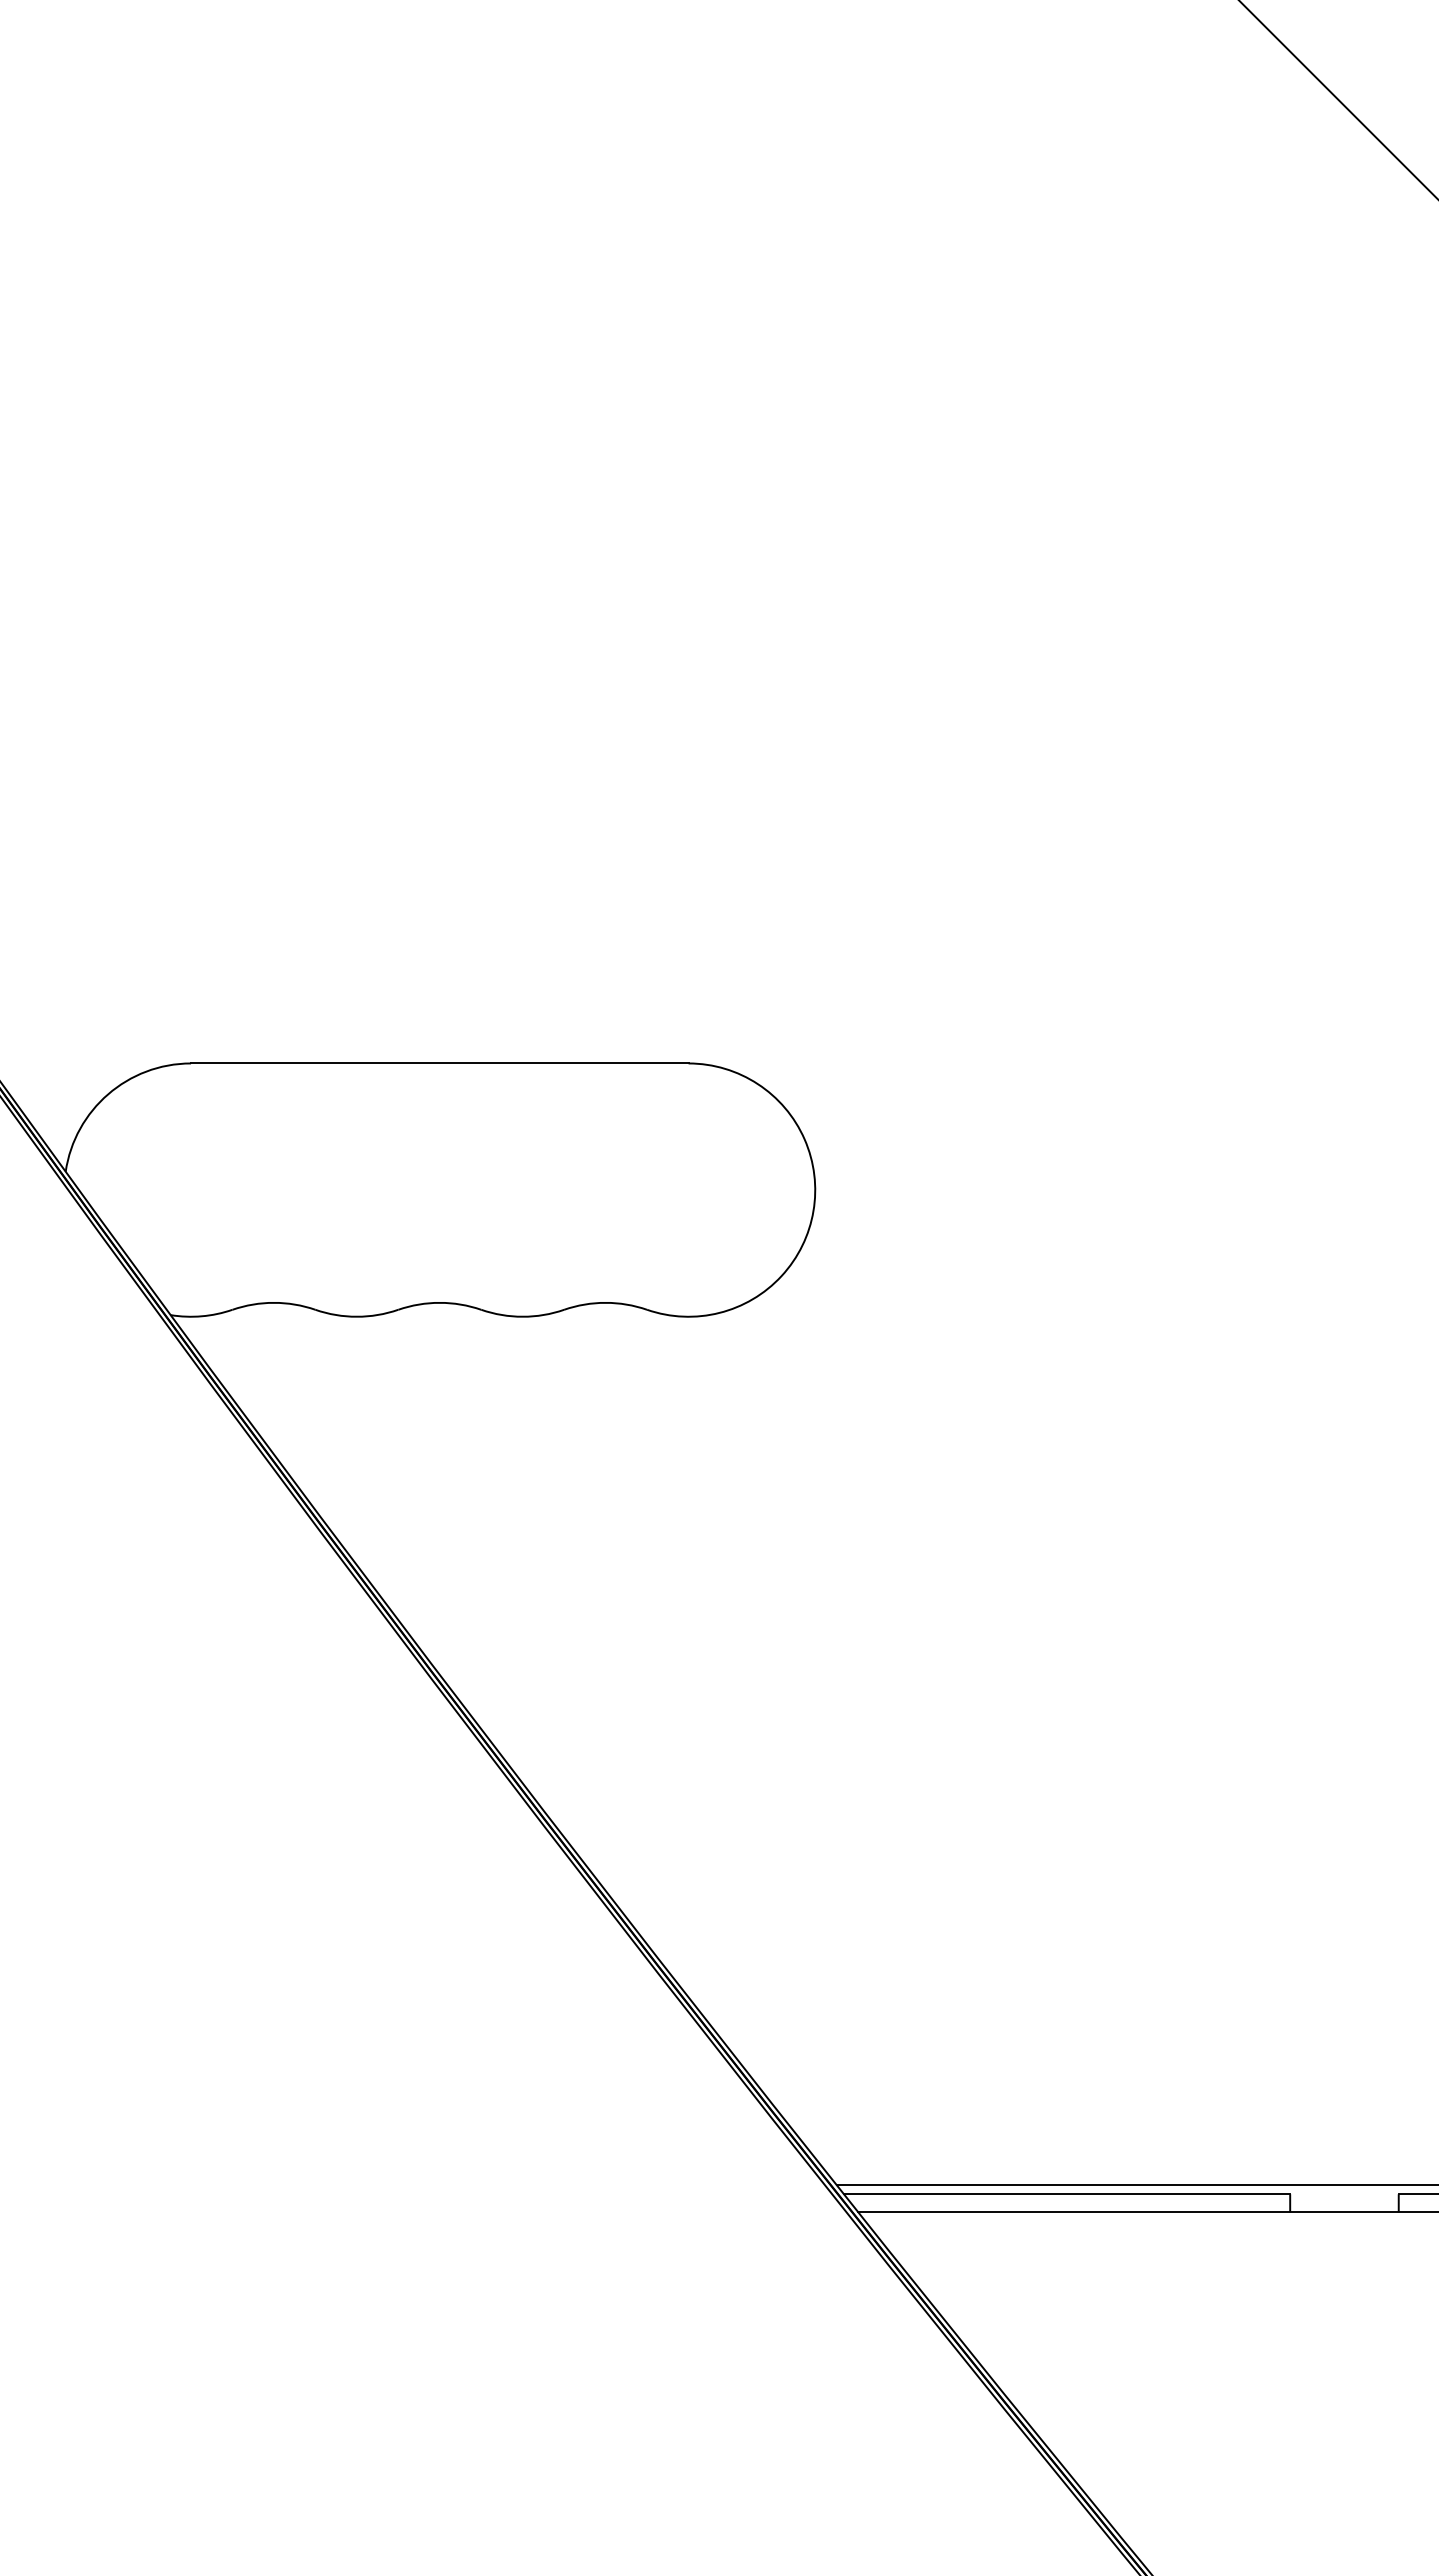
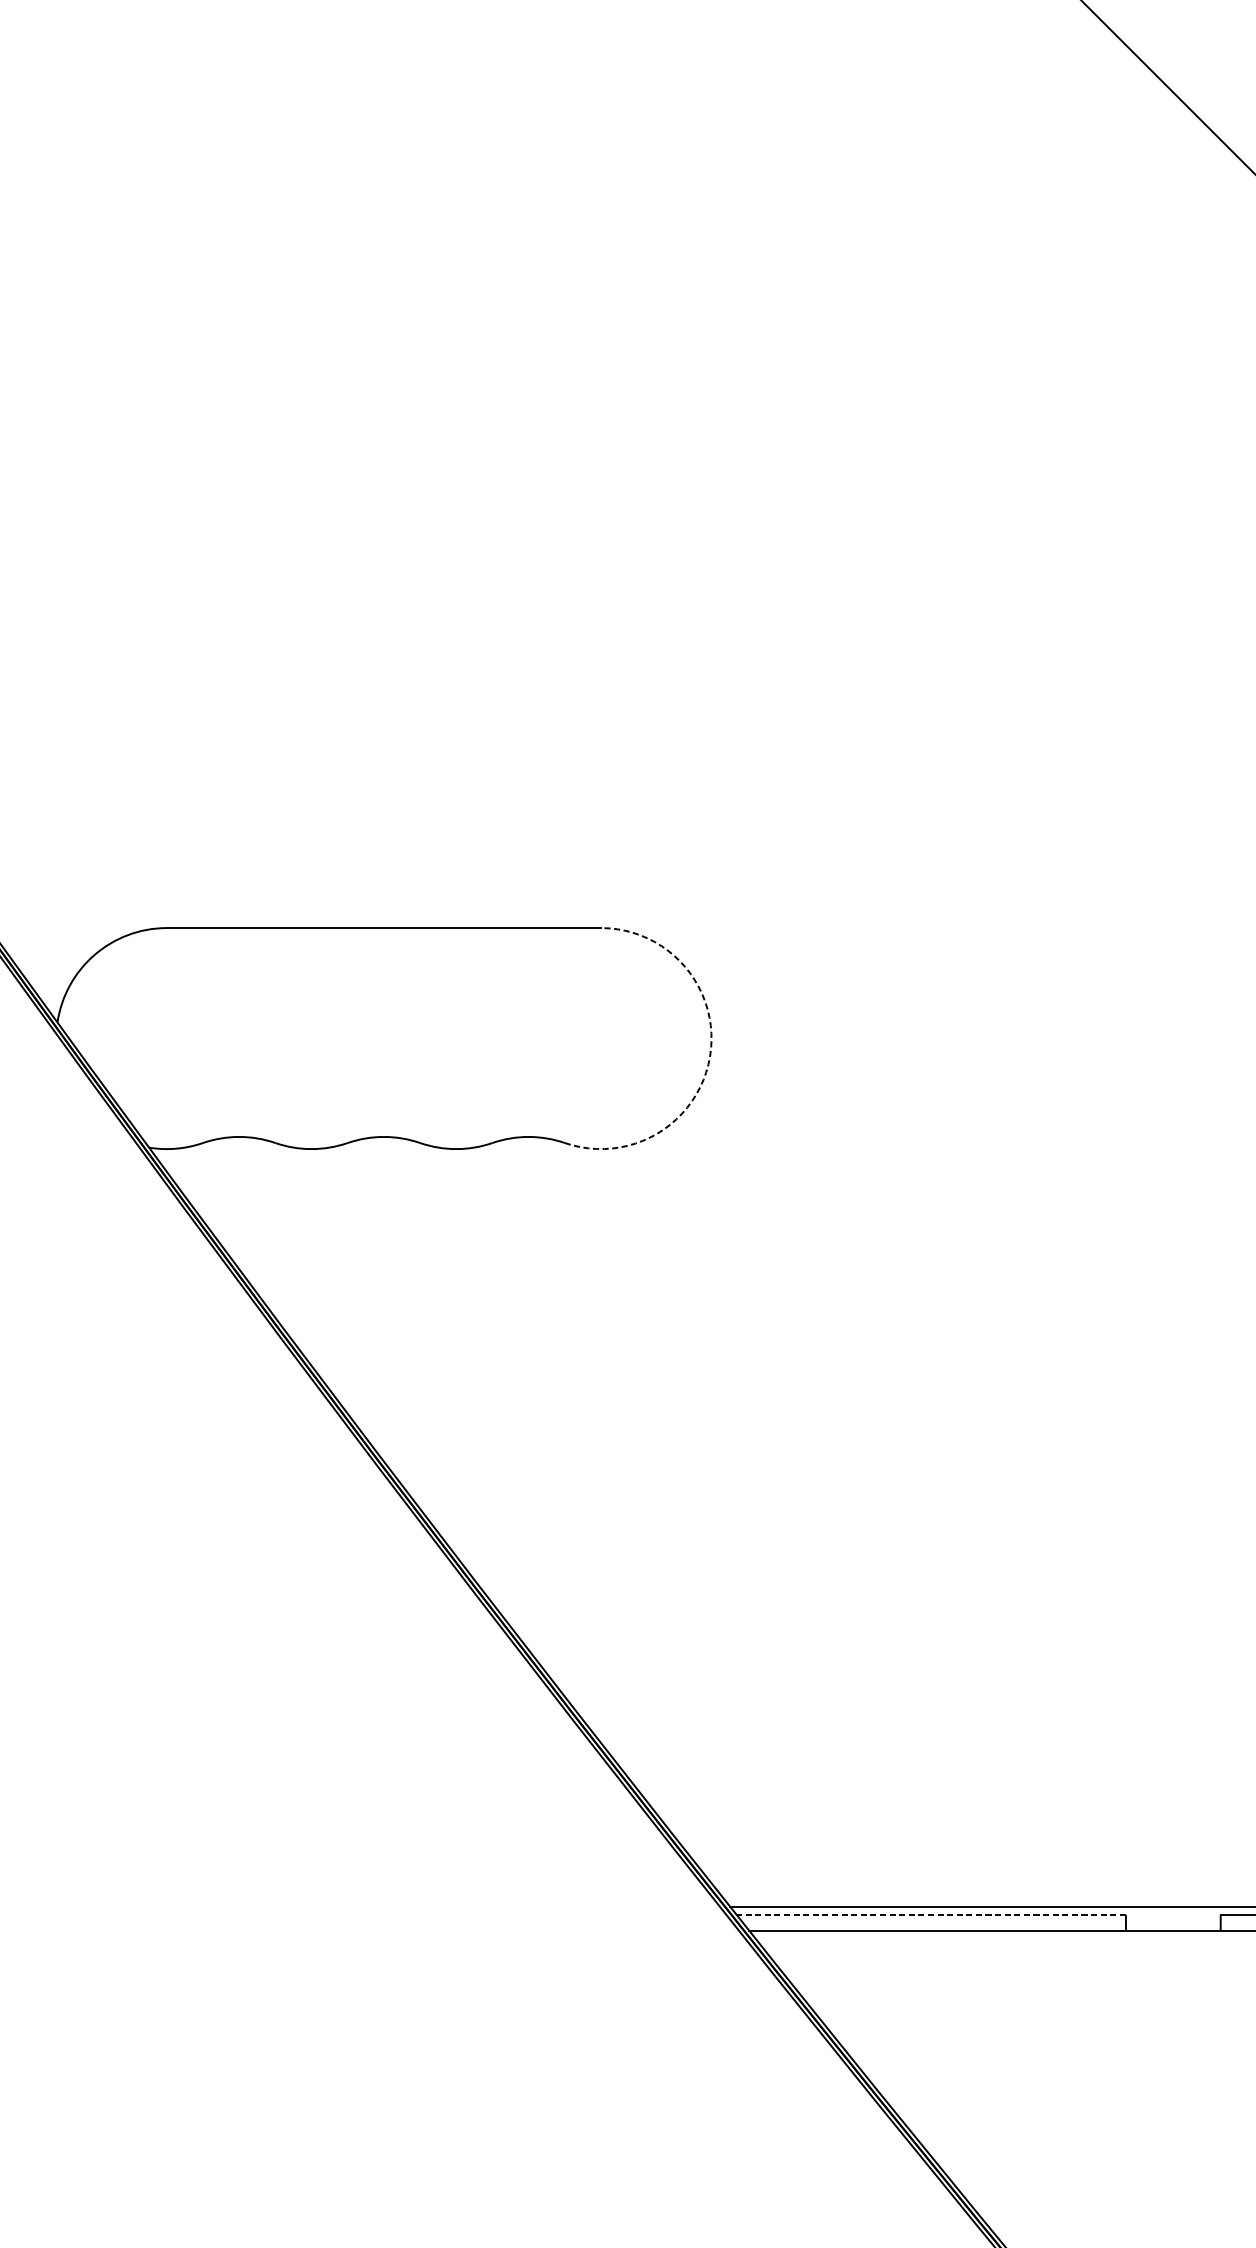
arc: (813, 1211) -> (710, 1057), solid -> dashed
line: (1066, 2194) -> (930, 1915), solid -> dashed

